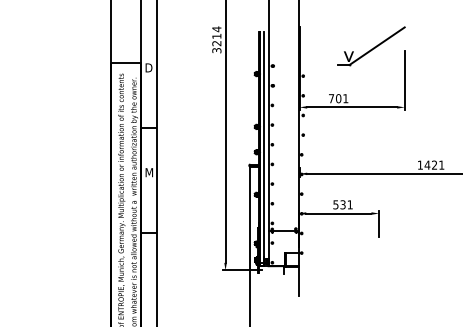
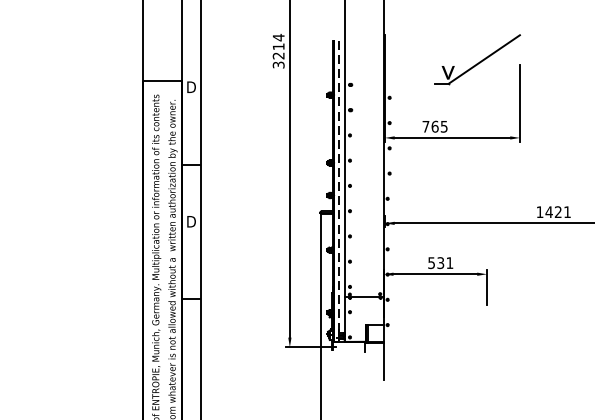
text: (342, 98) -> (440, 126), 701 -> 765
line: (264, 144) -> (339, 185), solid -> dashed
text: (149, 172) -> (192, 221), M -> D

